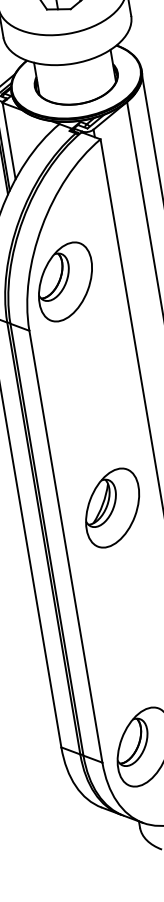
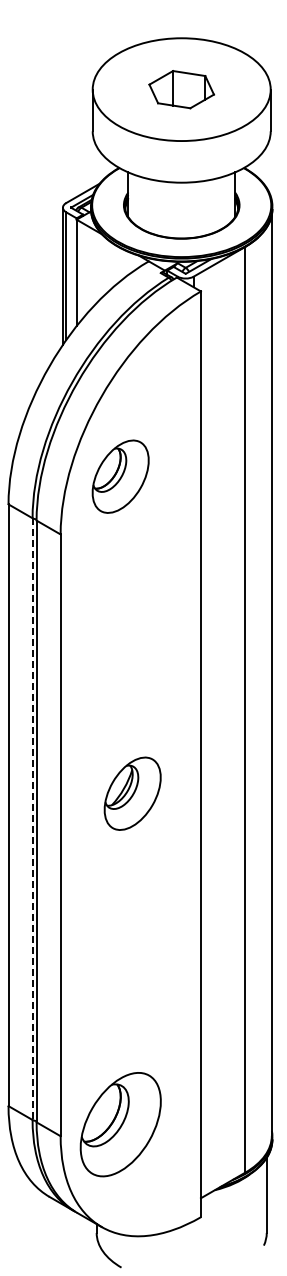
part: (65, 281) -> (120, 476), size x0.7
part: (112, 507) -> (132, 793), size x0.7
line: (43, 538) -> (32, 819), solid -> dashed

